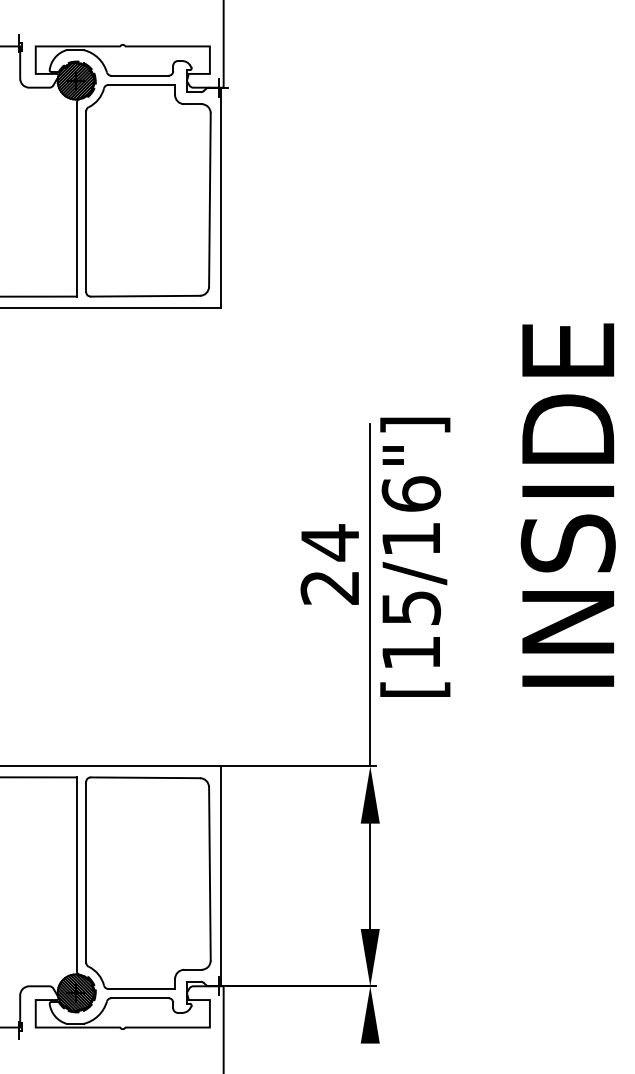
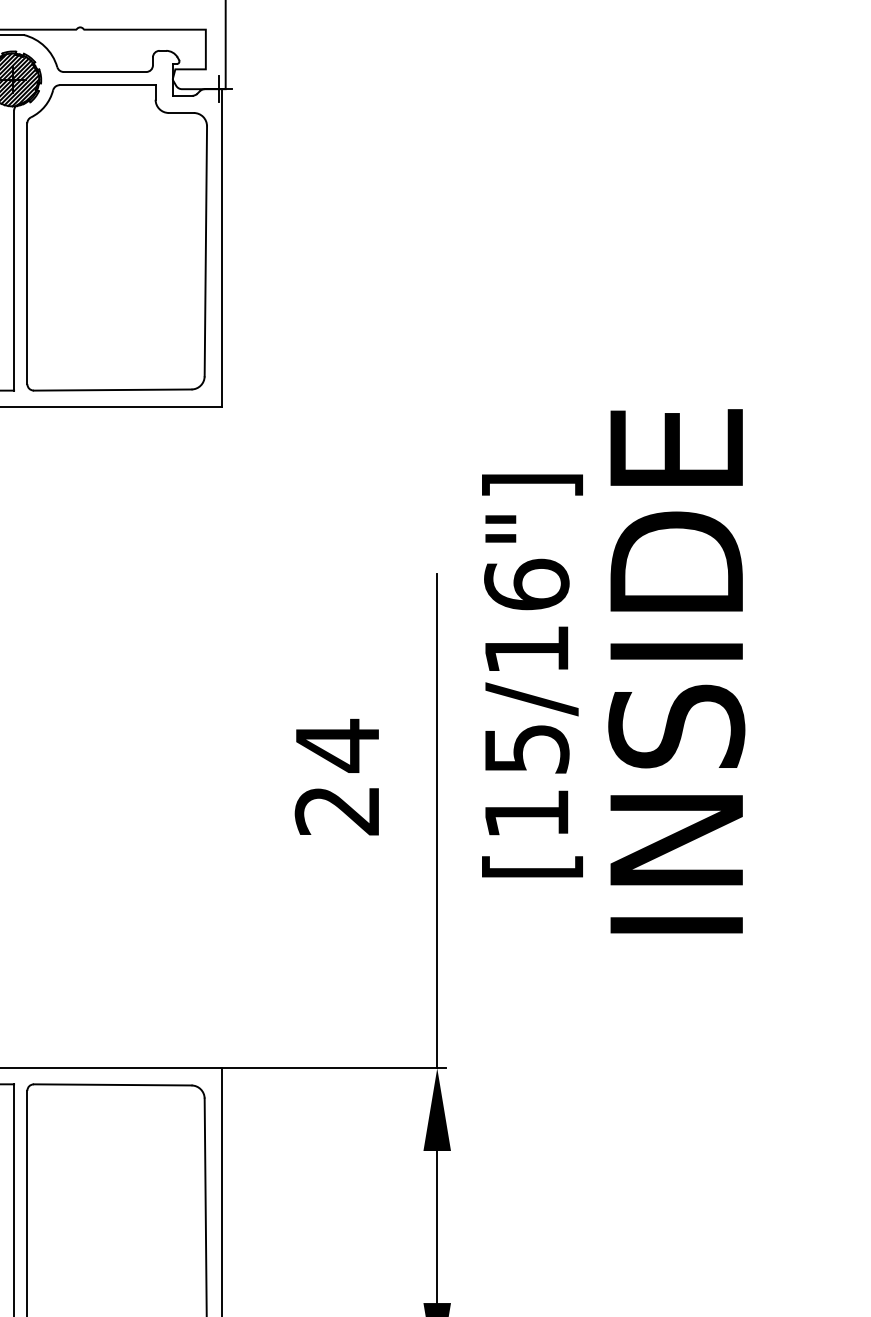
text: (567, 504) -> (675, 670), moved
text: (415, 556) -> (532, 674), moved
text: (329, 564) -> (336, 777), moved

